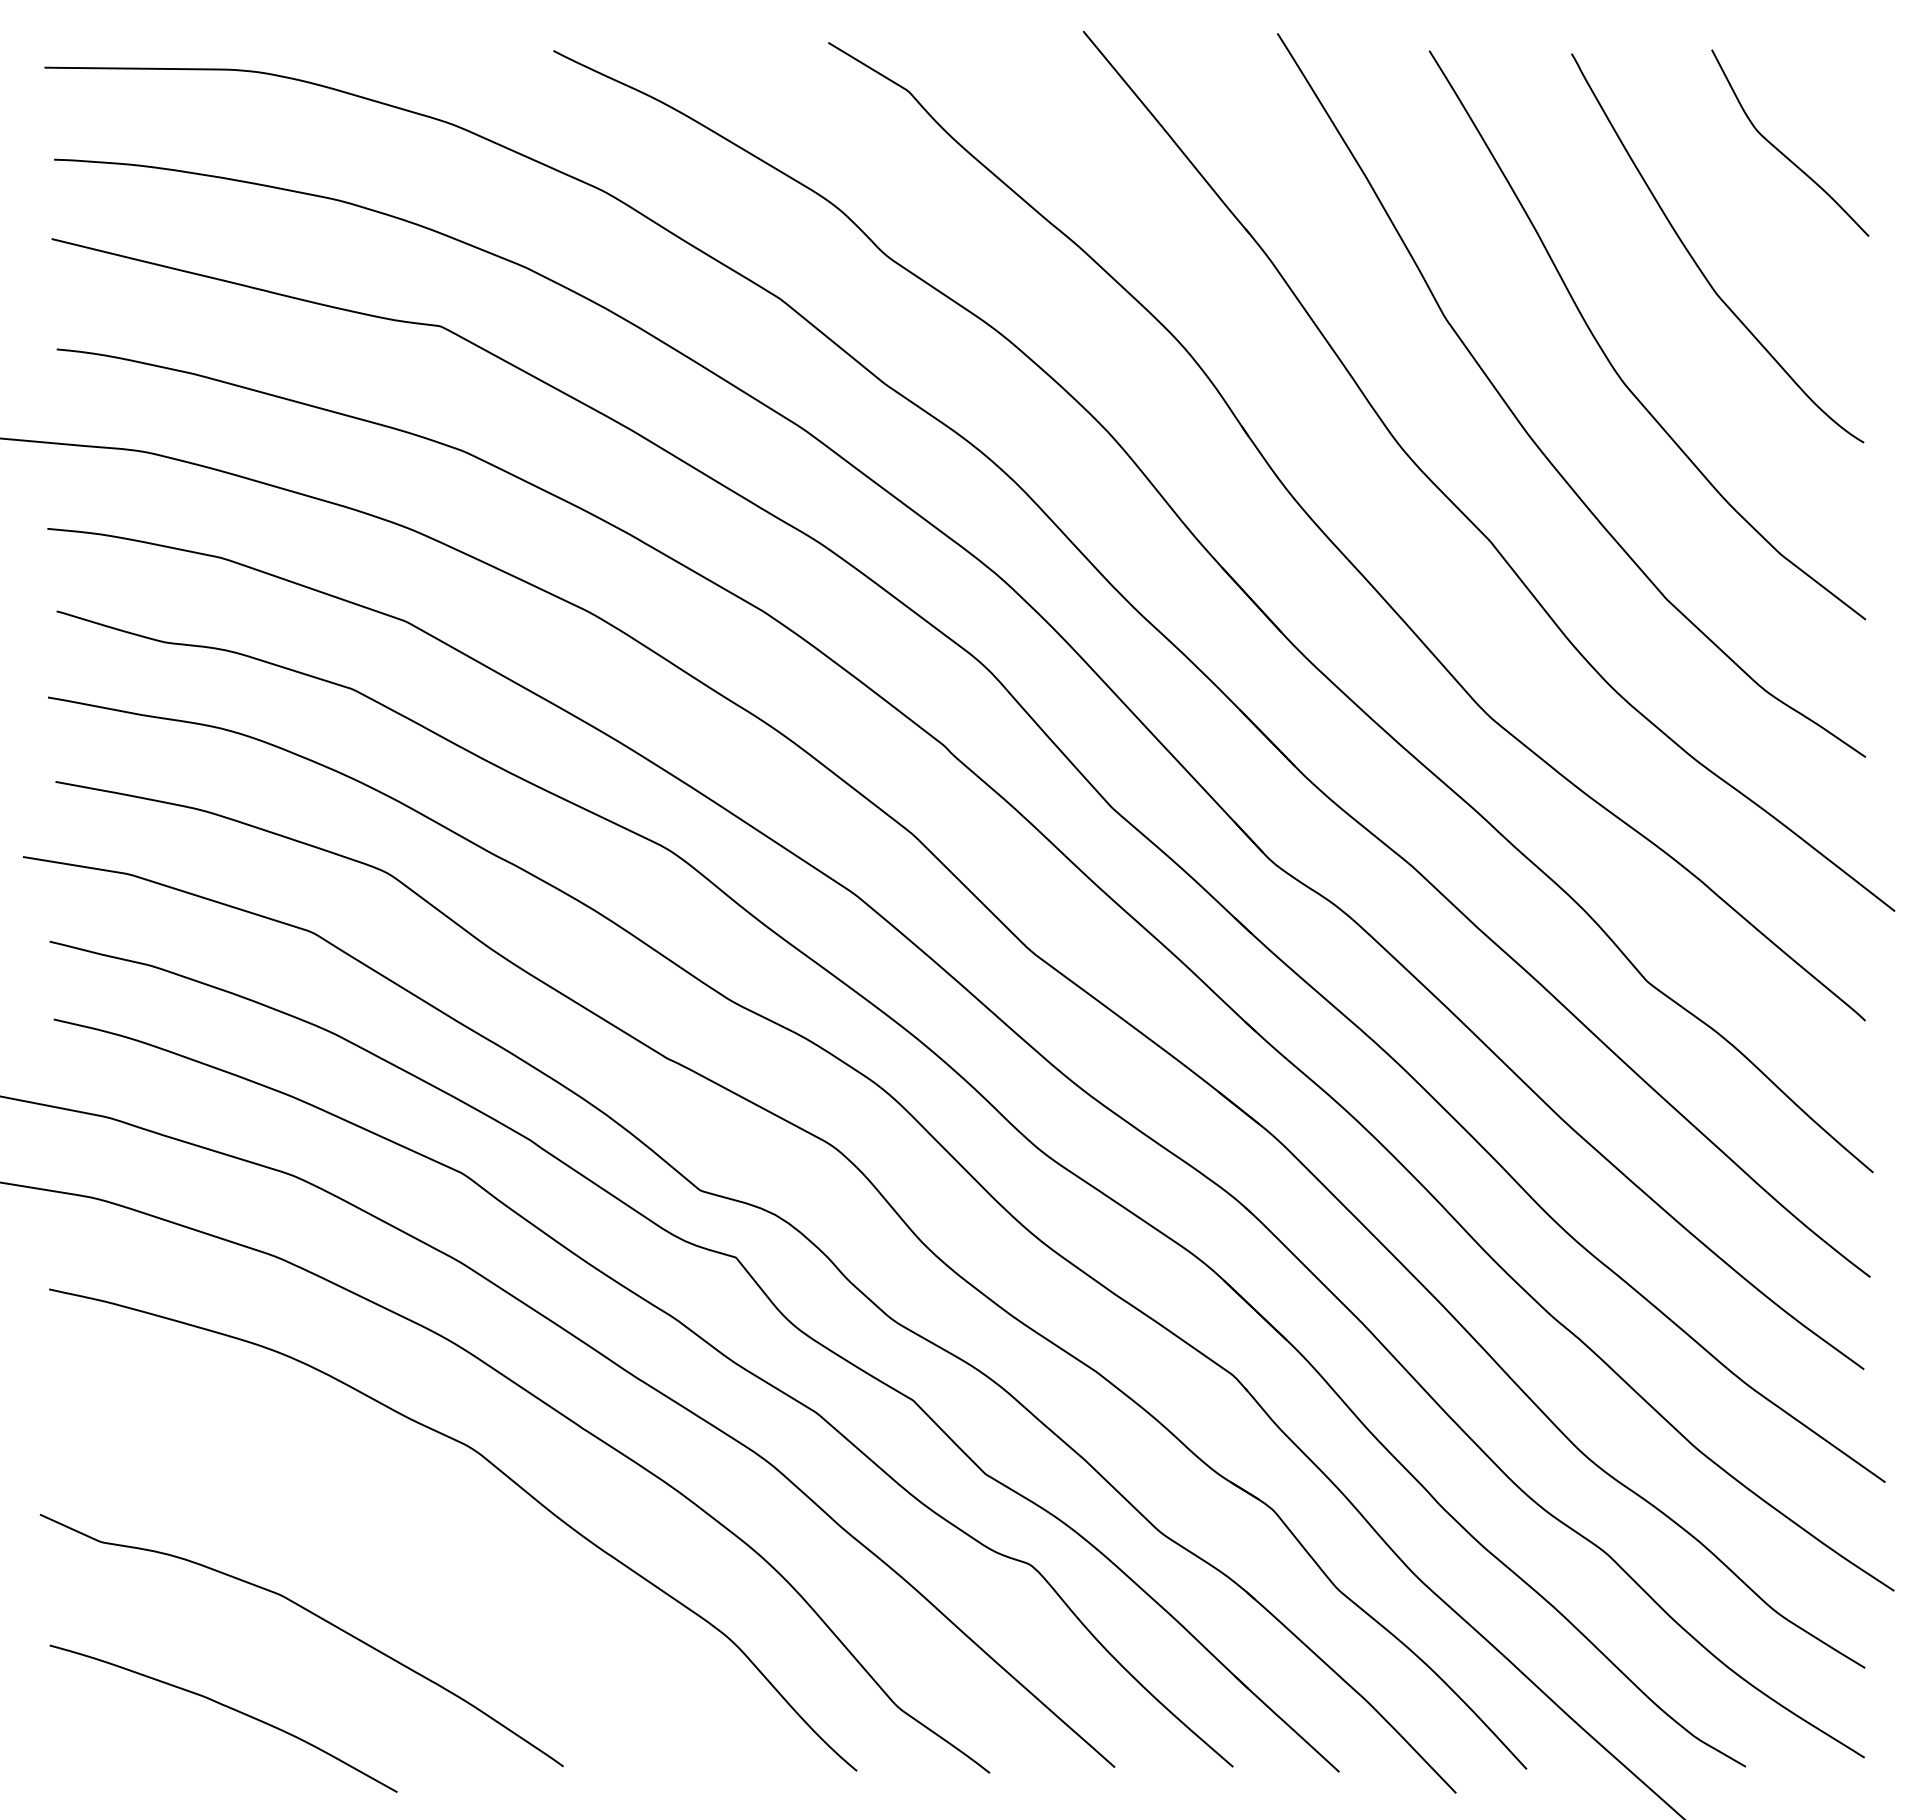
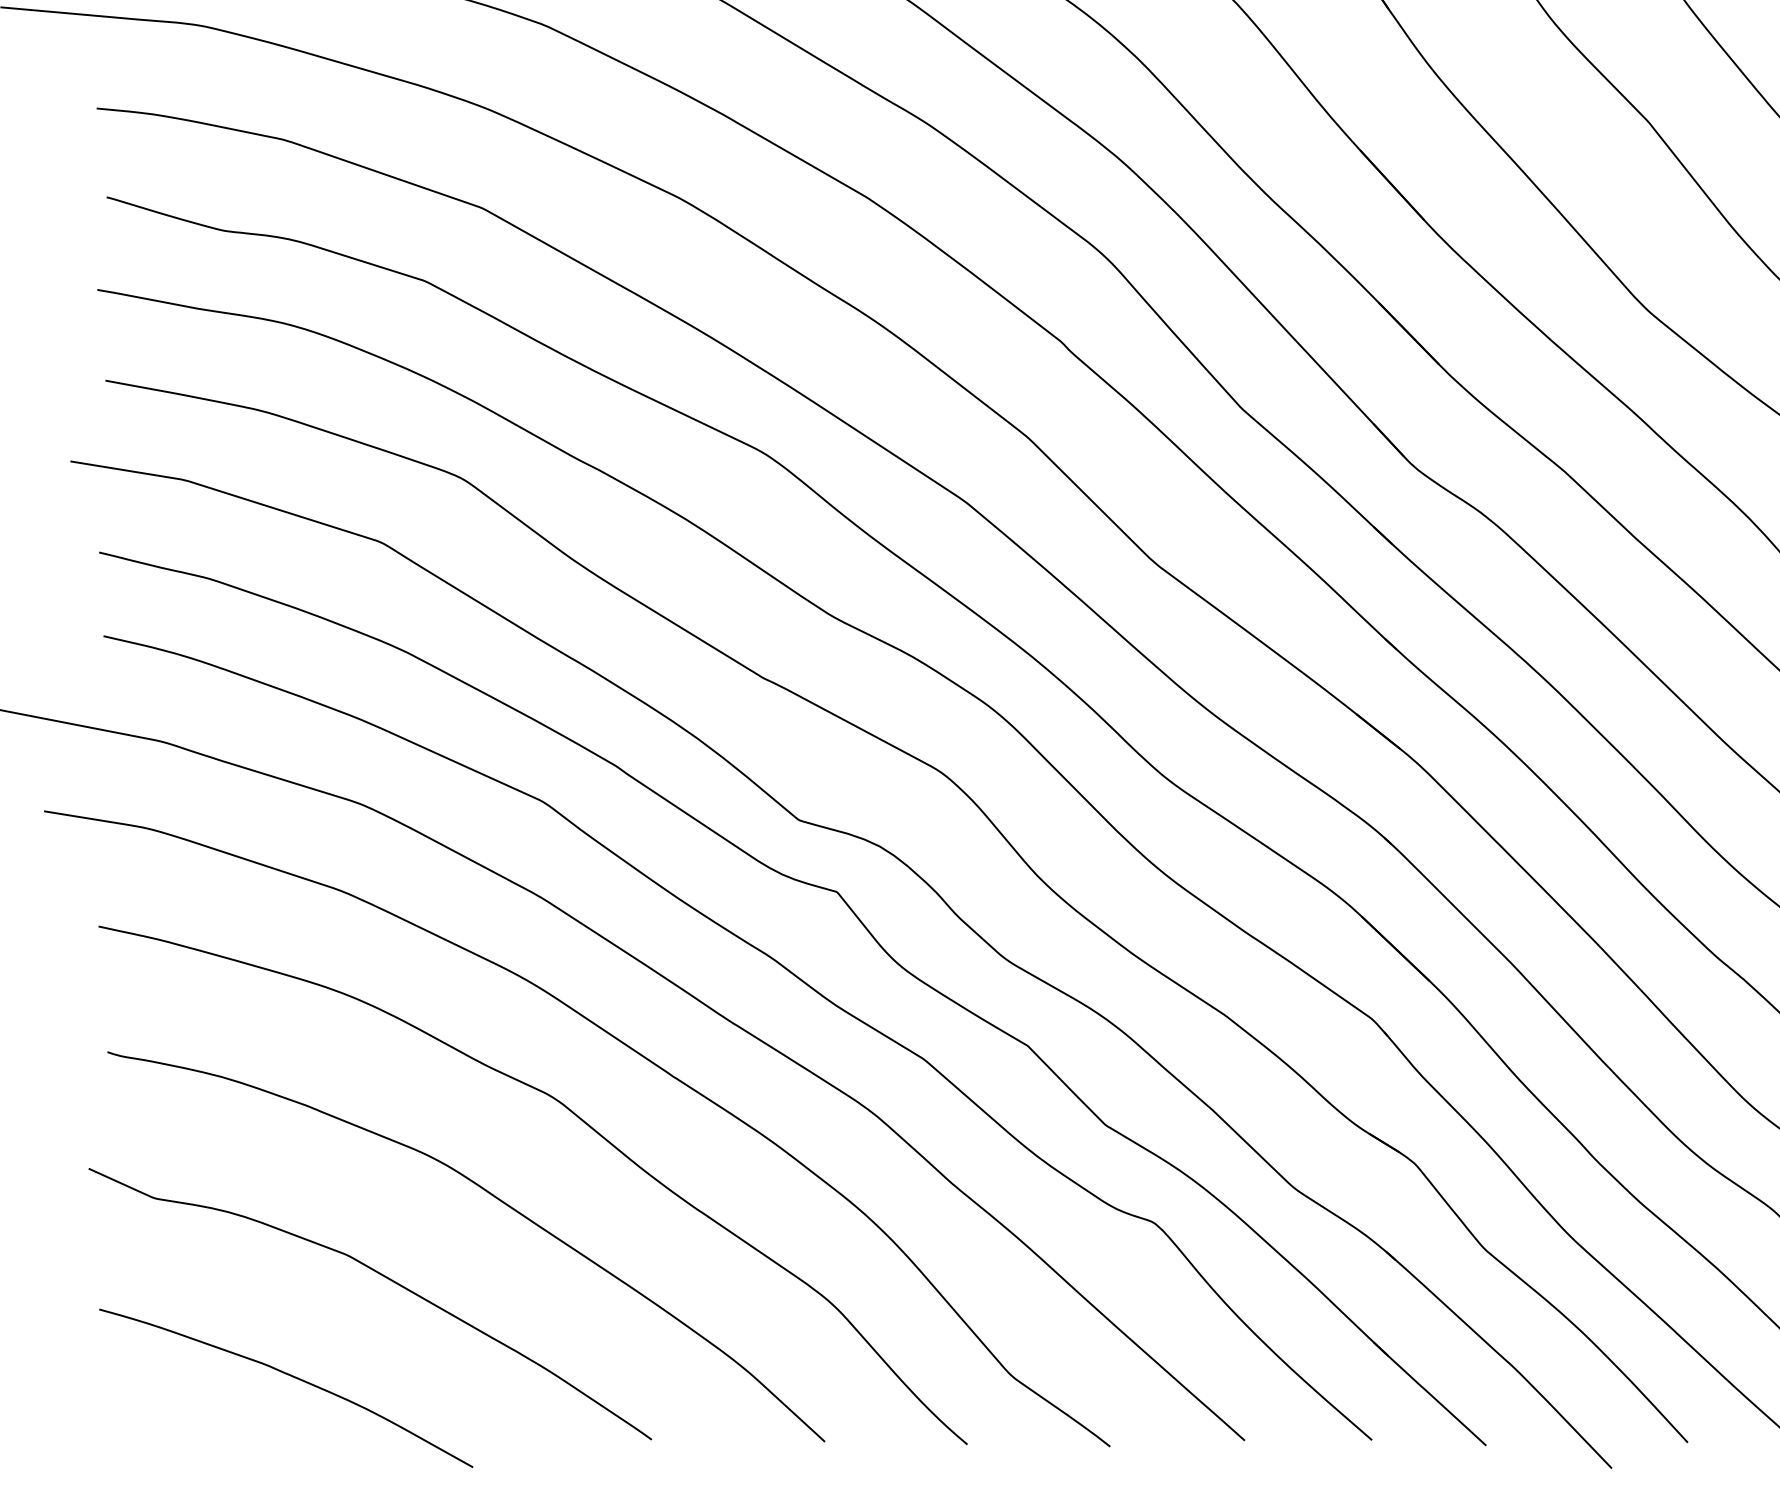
curve: (418, 1542) -> (495, 1198), added

